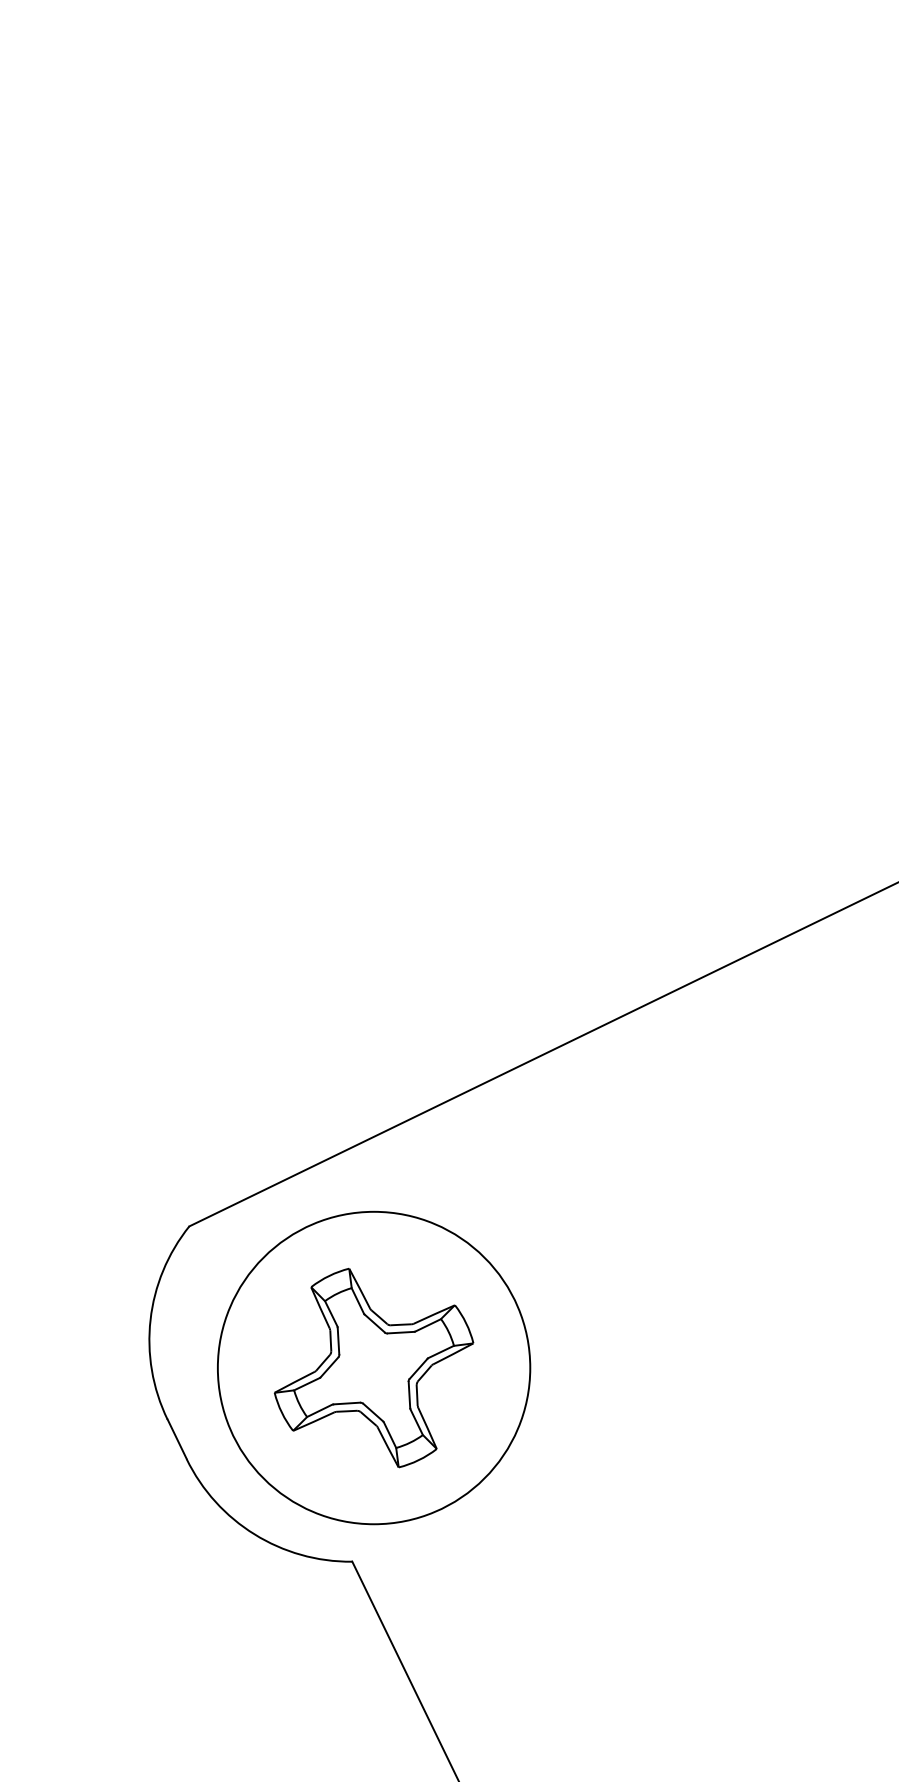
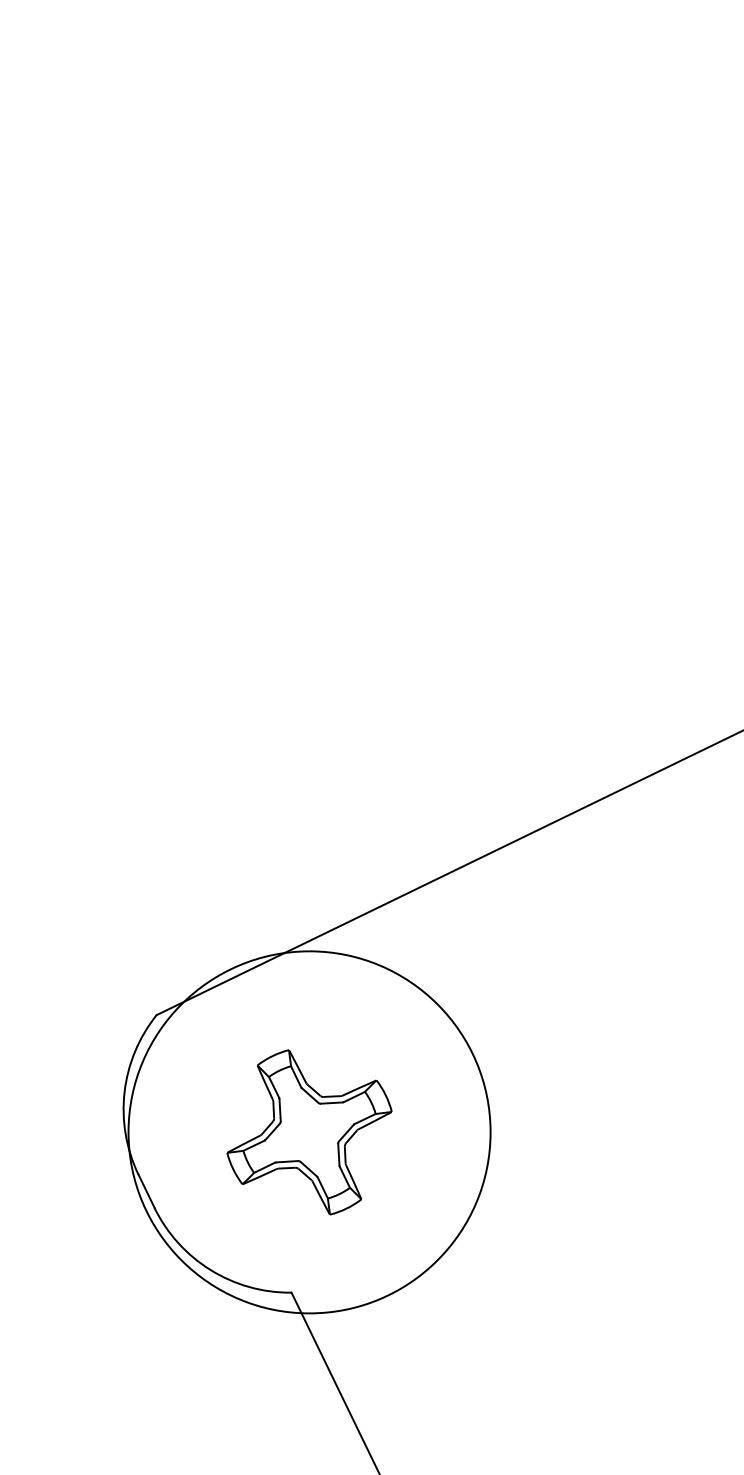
circle: (373, 1368) -> (309, 1132), size x1.4

